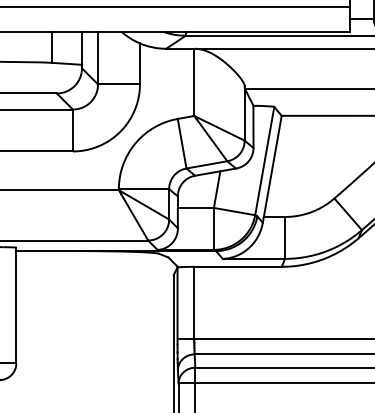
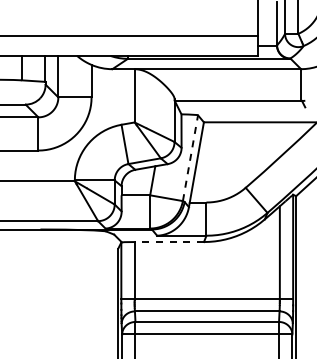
line: (264, 161) -> (190, 158), solid -> dashed
line: (238, 267) -> (169, 242), solid -> dashed

